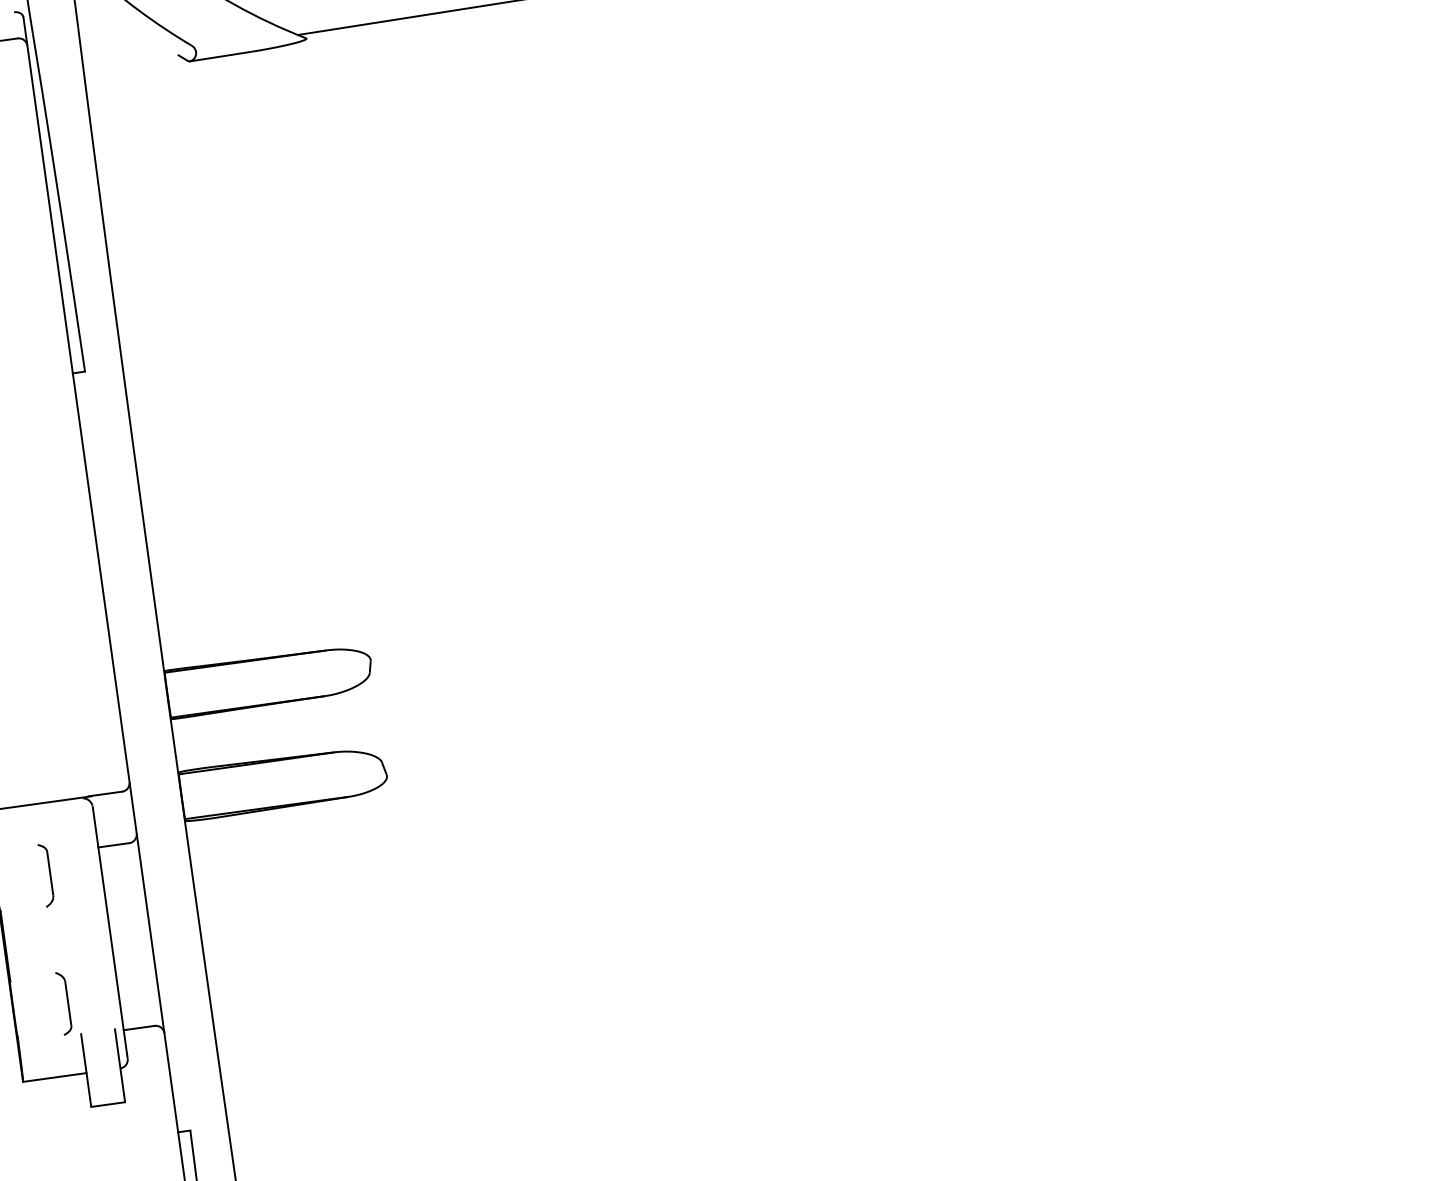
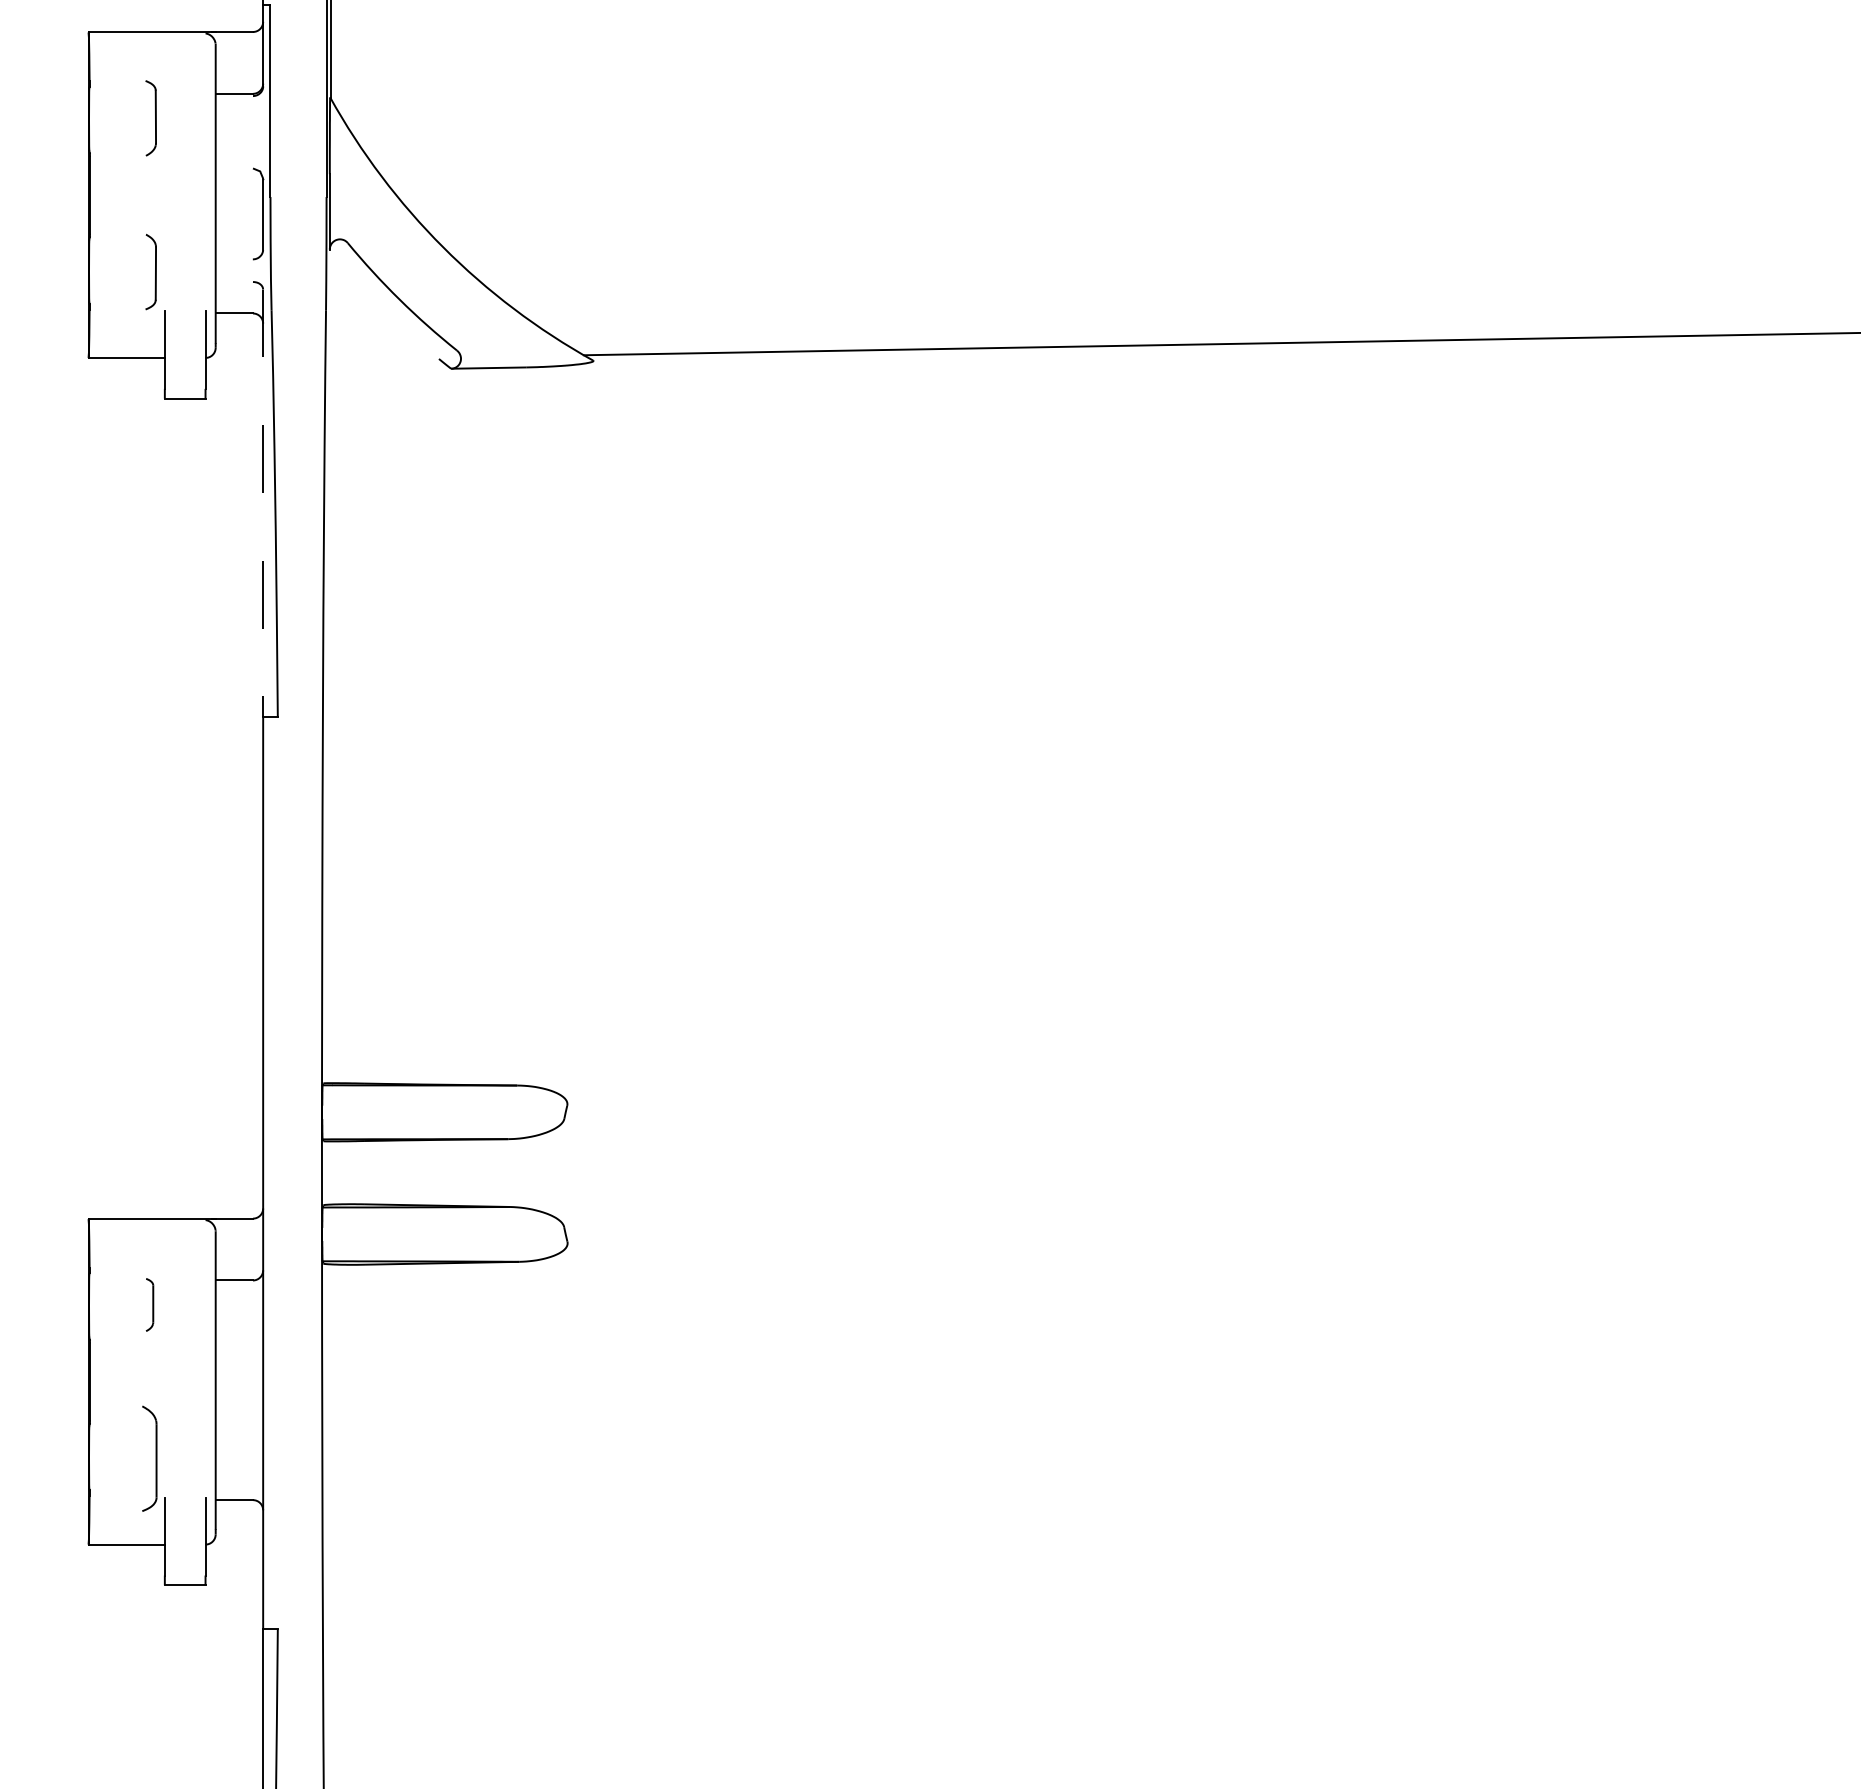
line: (48, 195) -> (263, 503), solid -> dashed
part: (46, 875) -> (149, 1304), size x0.7
part: (63, 1003) -> (149, 1458), size x1.4

